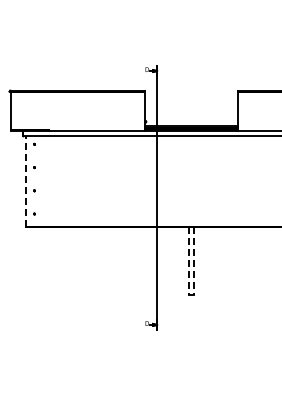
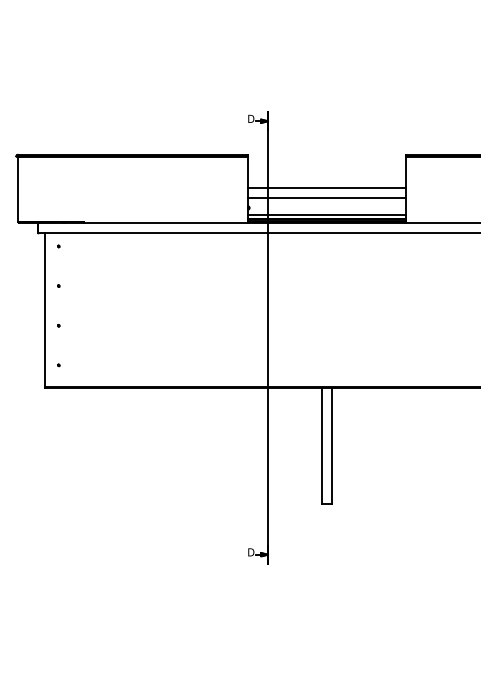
line: (191, 110) -> (326, 188), added
line: (191, 116) -> (326, 198), added
line: (26, 180) -> (45, 308), dashed -> solid
line: (188, 261) -> (321, 446), dashed -> solid
line: (194, 261) -> (331, 446), dashed -> solid

